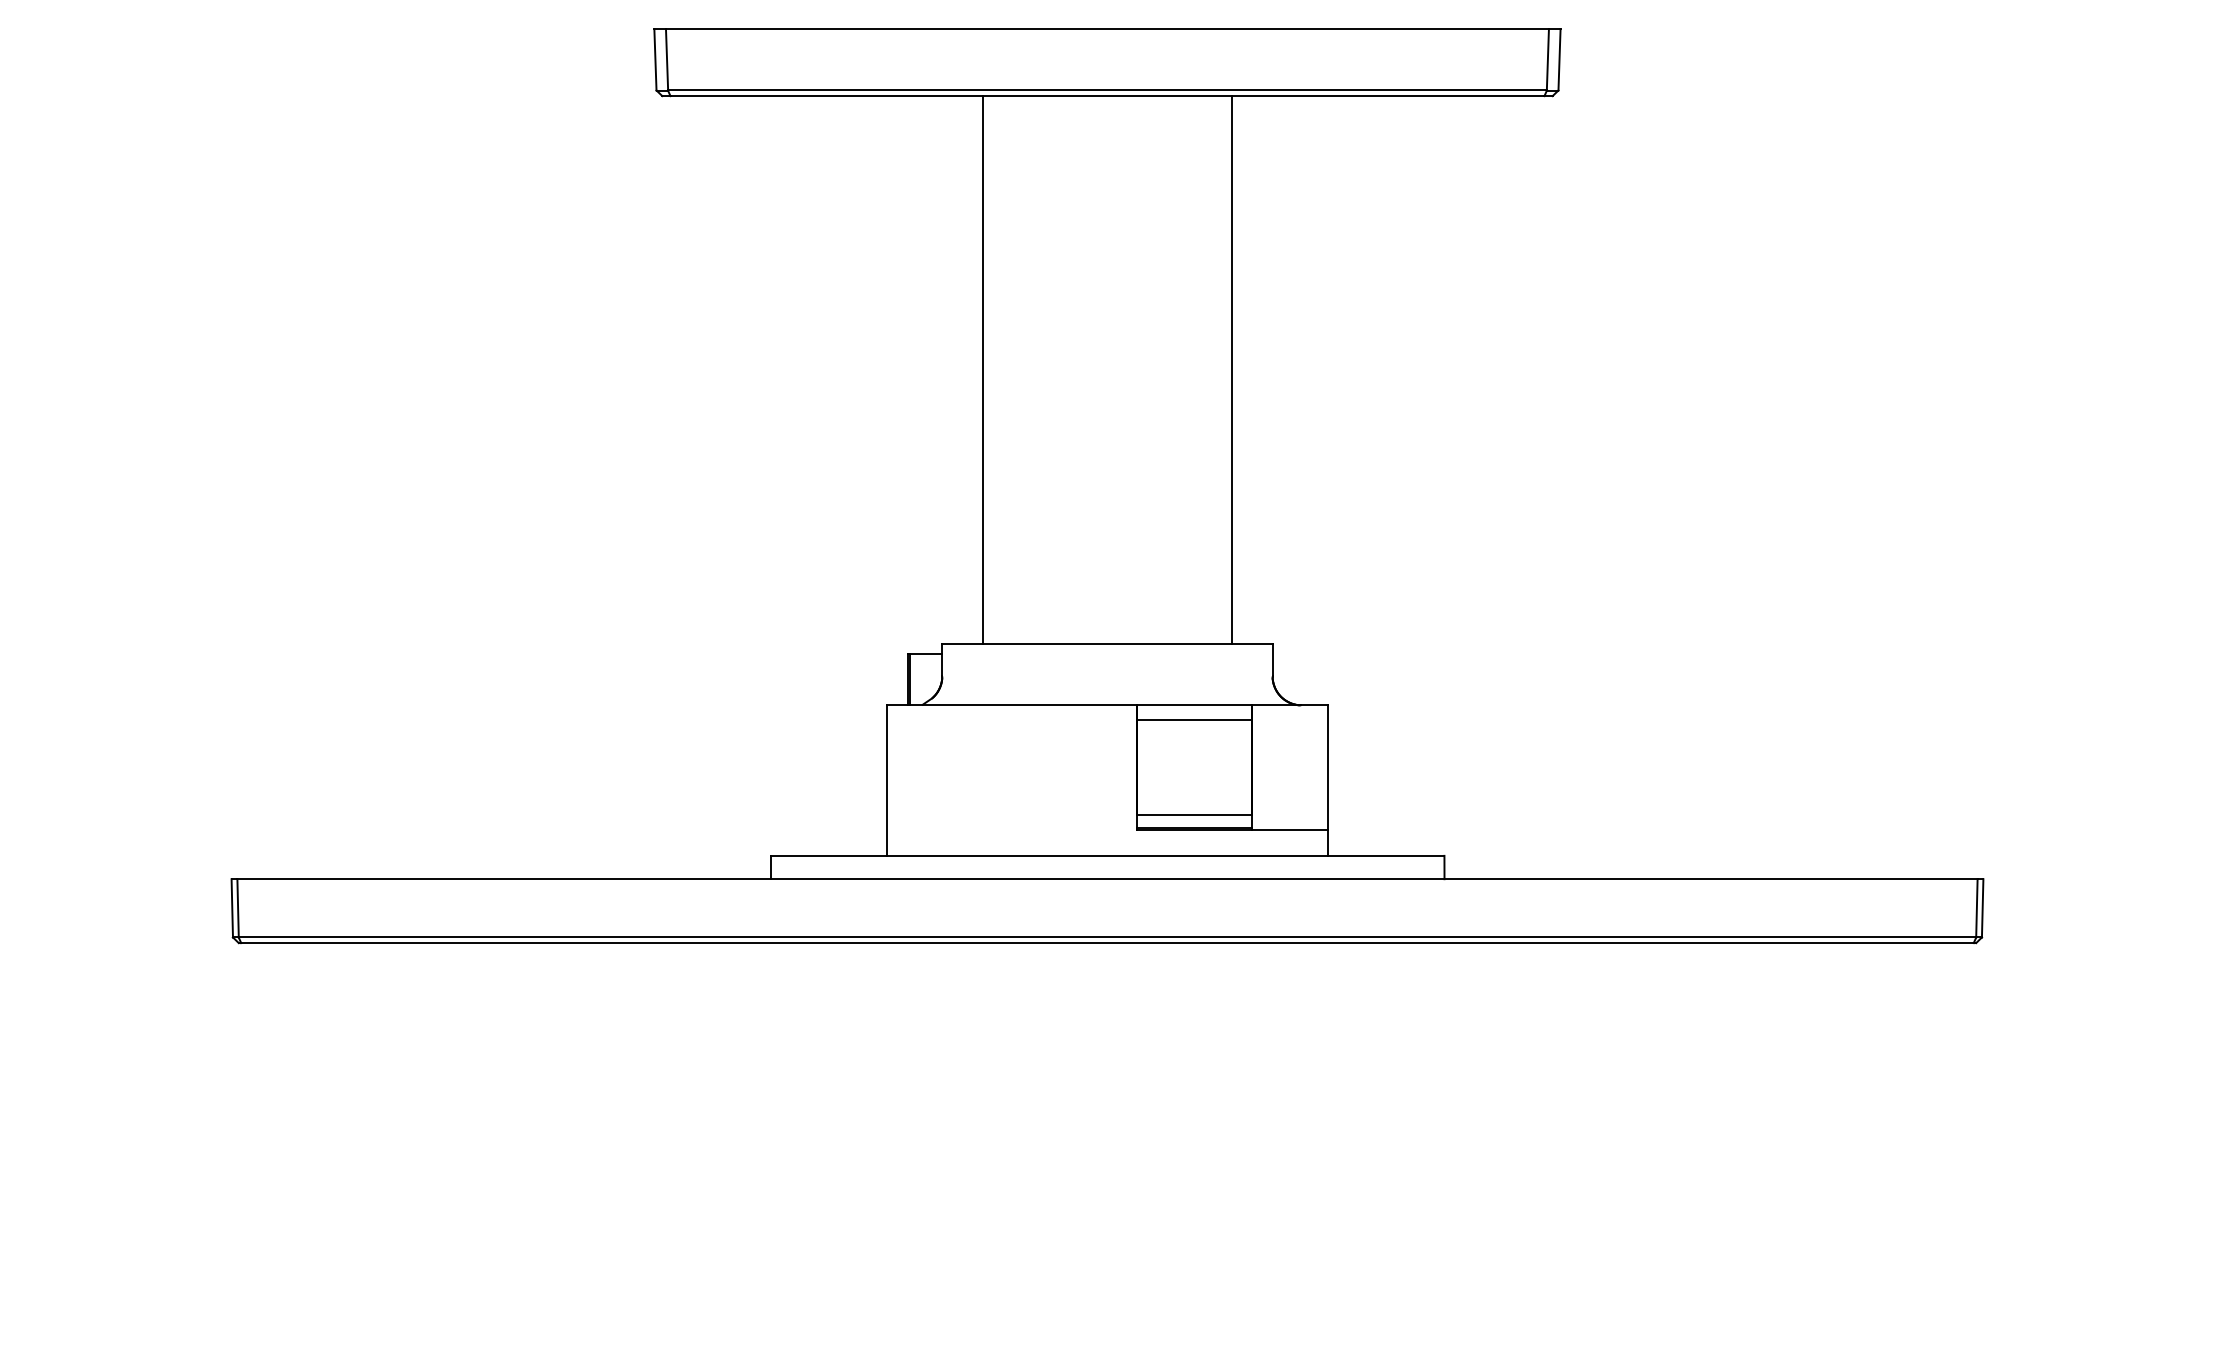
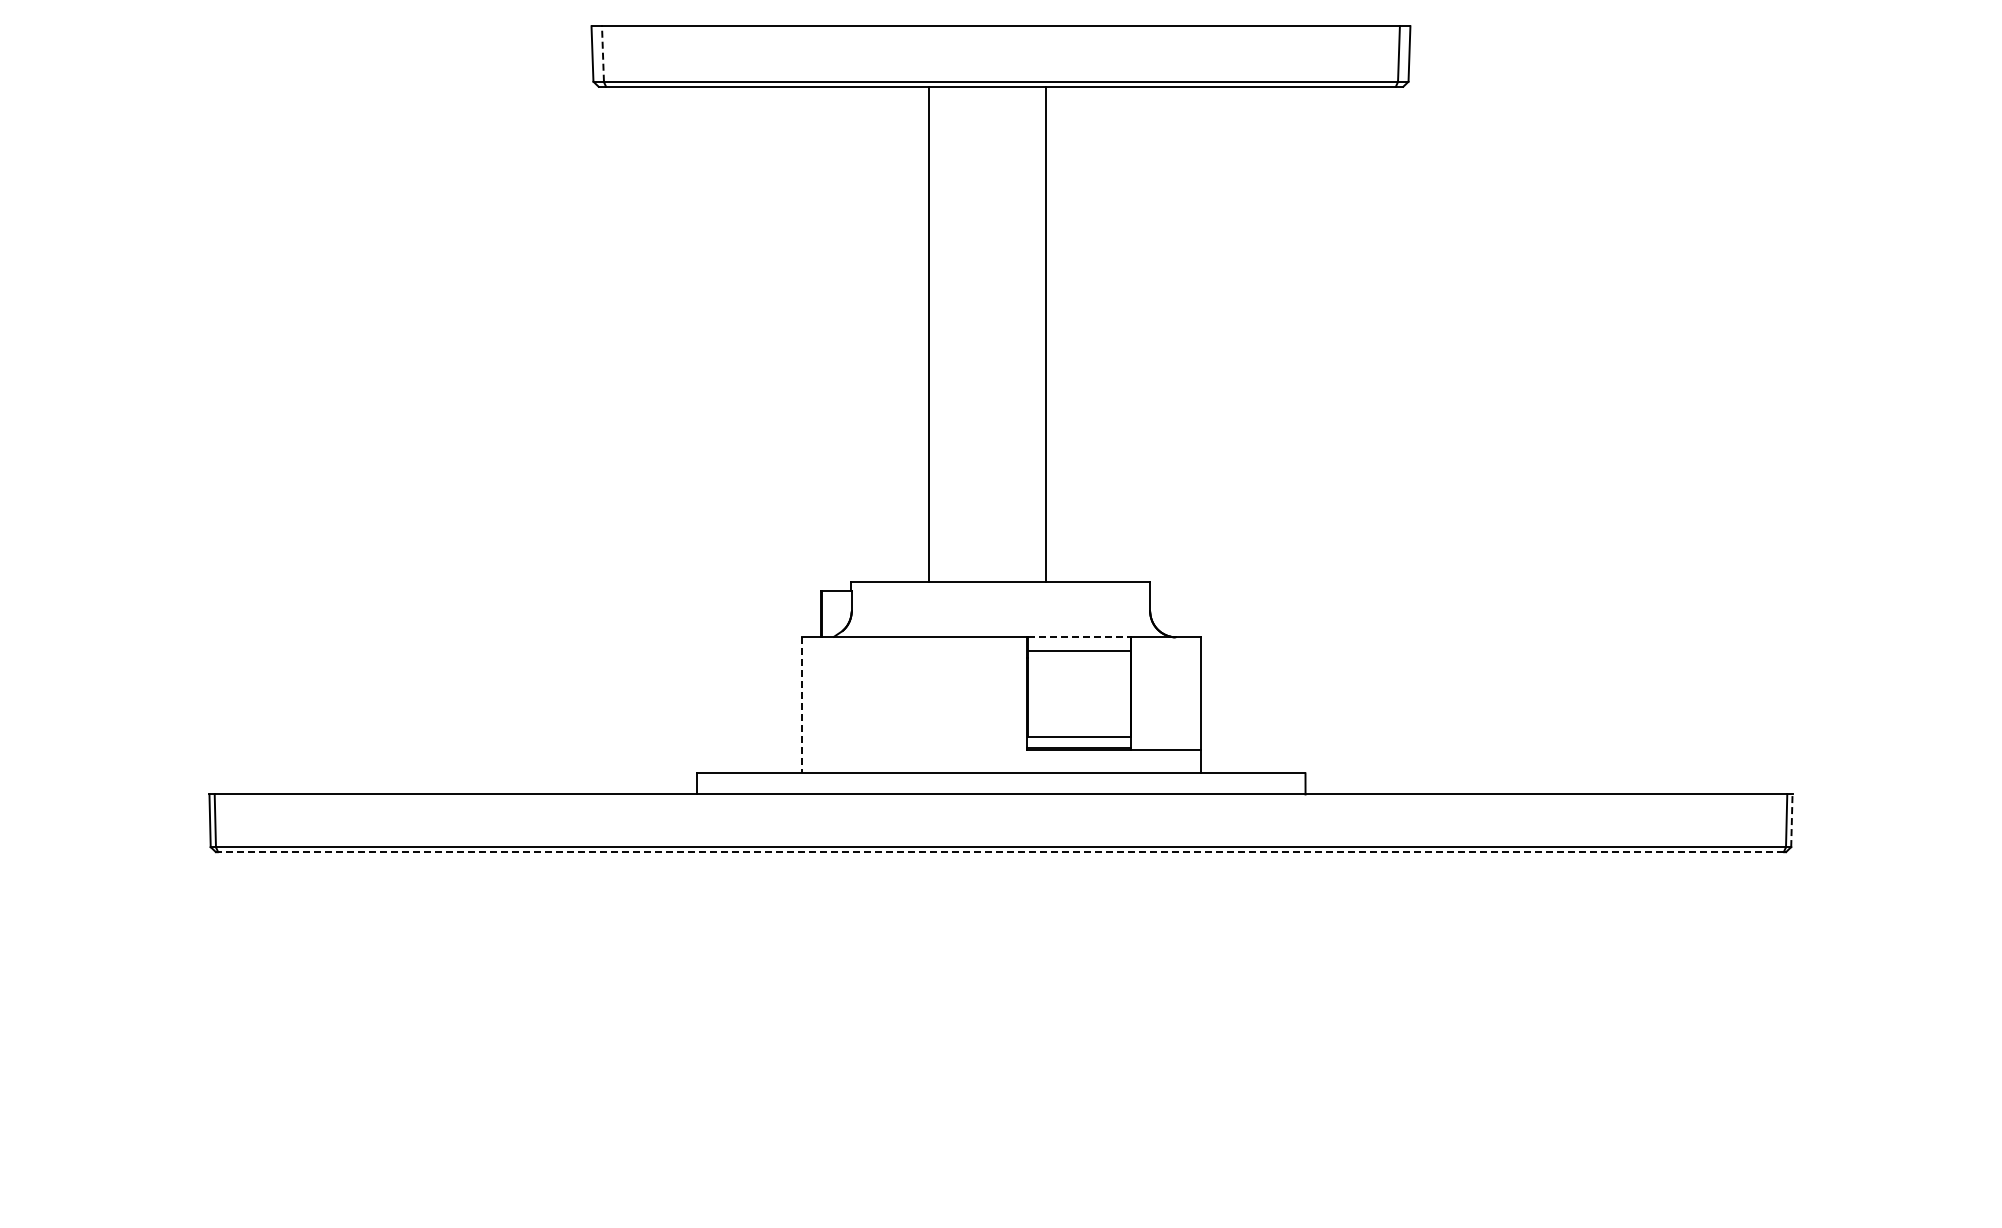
line: (666, 60) -> (602, 54), solid -> dashed
line: (983, 370) -> (928, 334), moved
line: (1231, 370) -> (1046, 334), moved
line: (1194, 705) -> (1079, 637), solid -> dashed
line: (886, 780) -> (801, 705), solid -> dashed
line: (1982, 908) -> (1791, 820), solid -> dashed
line: (1108, 943) -> (1001, 852), solid -> dashed

